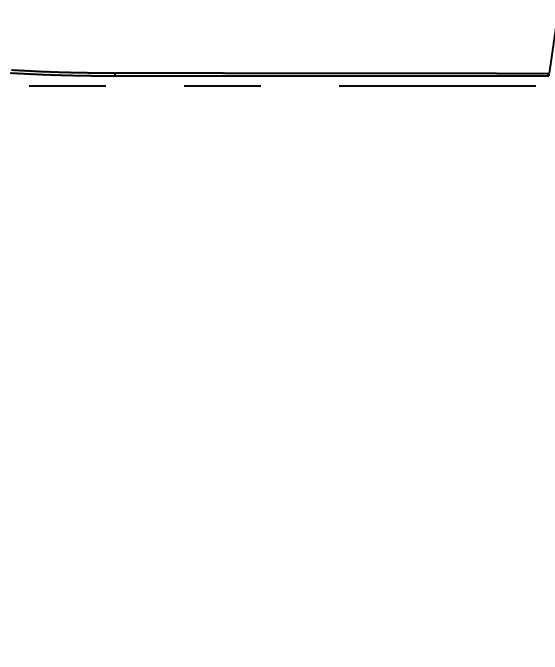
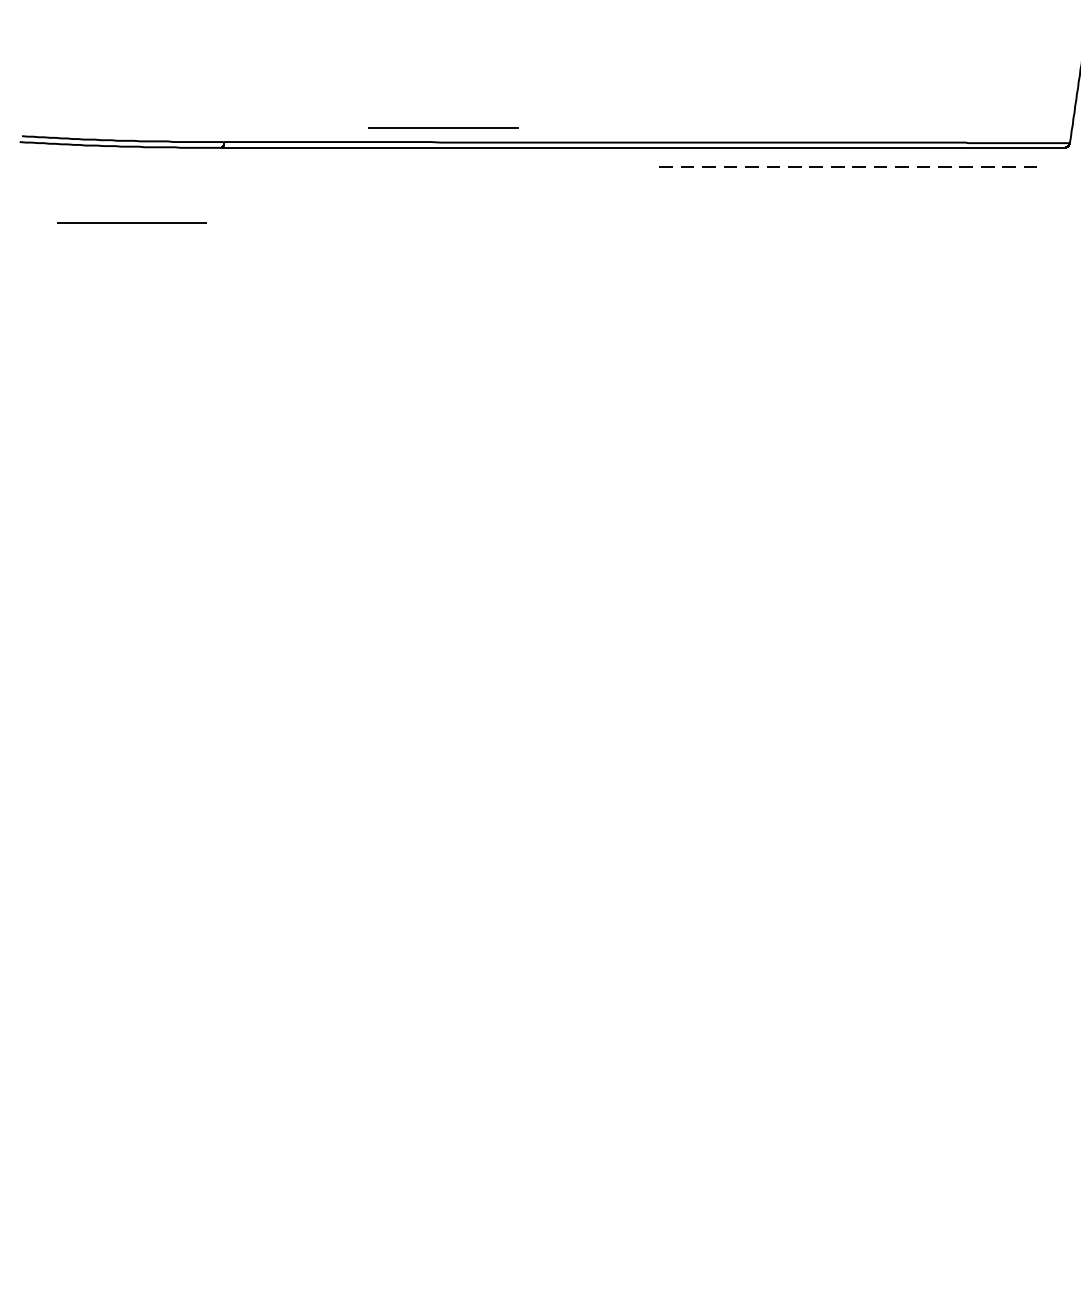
line: (67, 85) -> (131, 222), moved
line: (222, 85) -> (443, 127), moved
line: (437, 85) -> (852, 166), solid -> dashed

